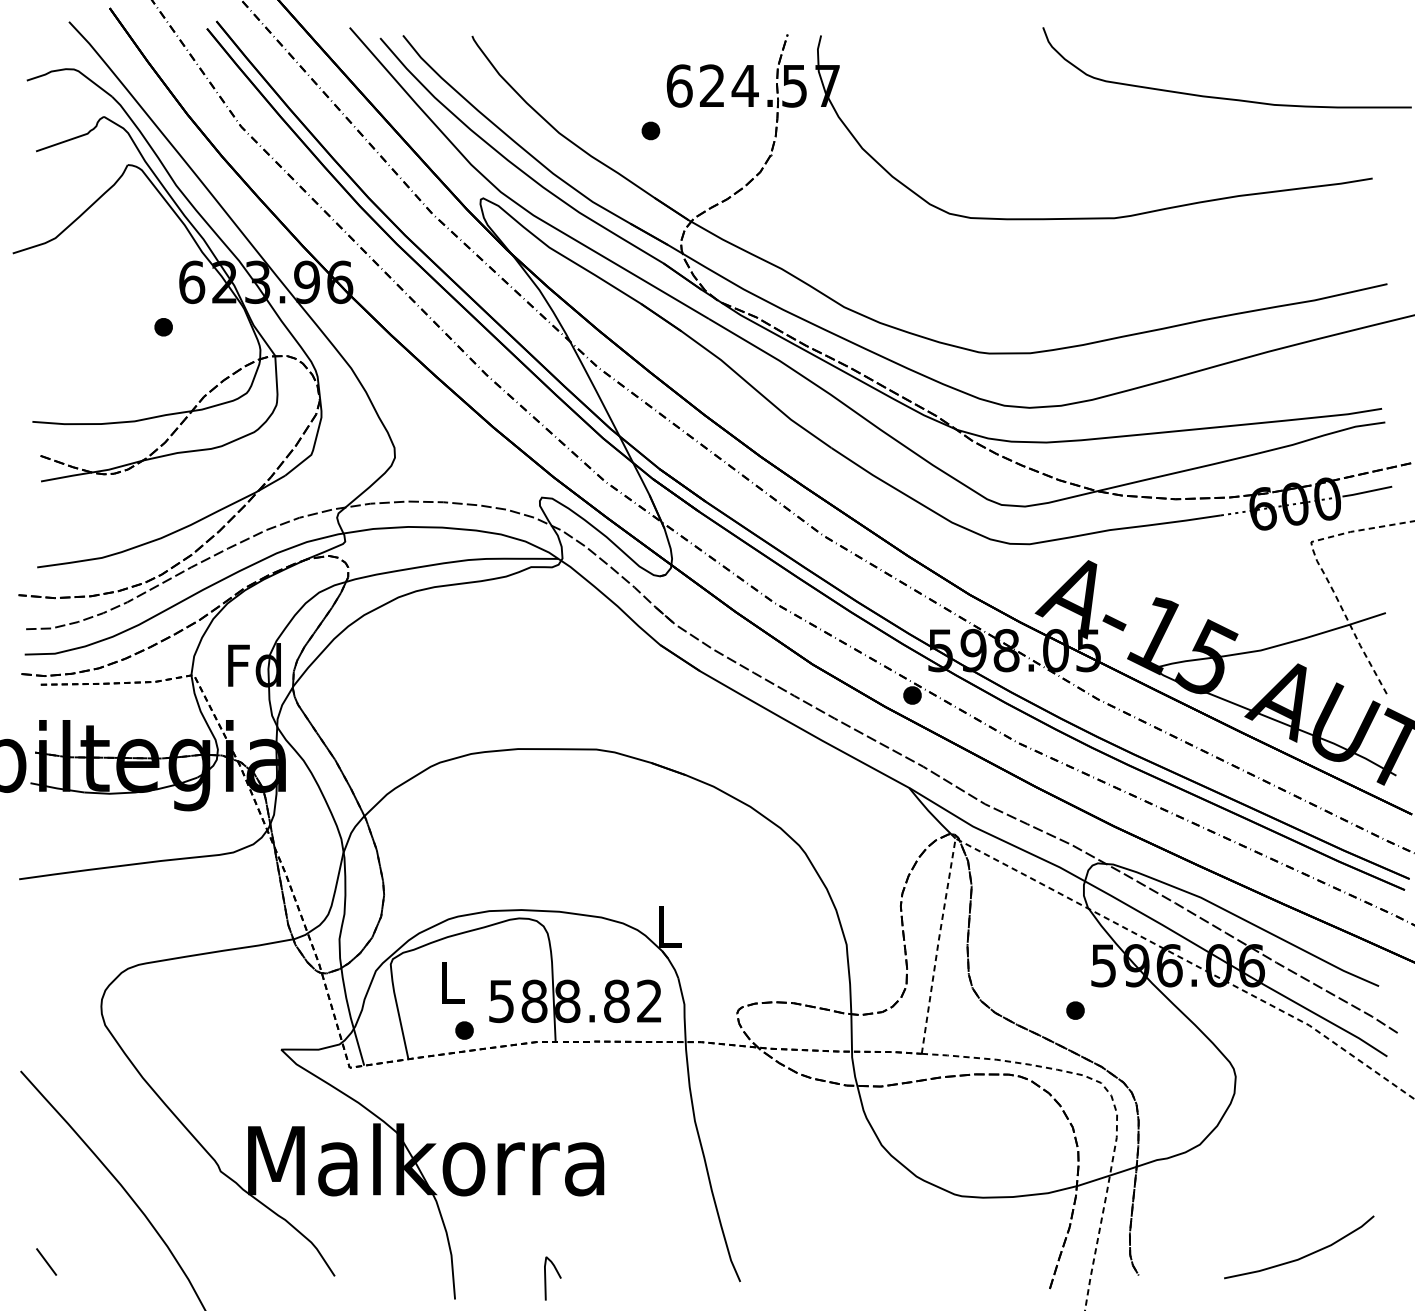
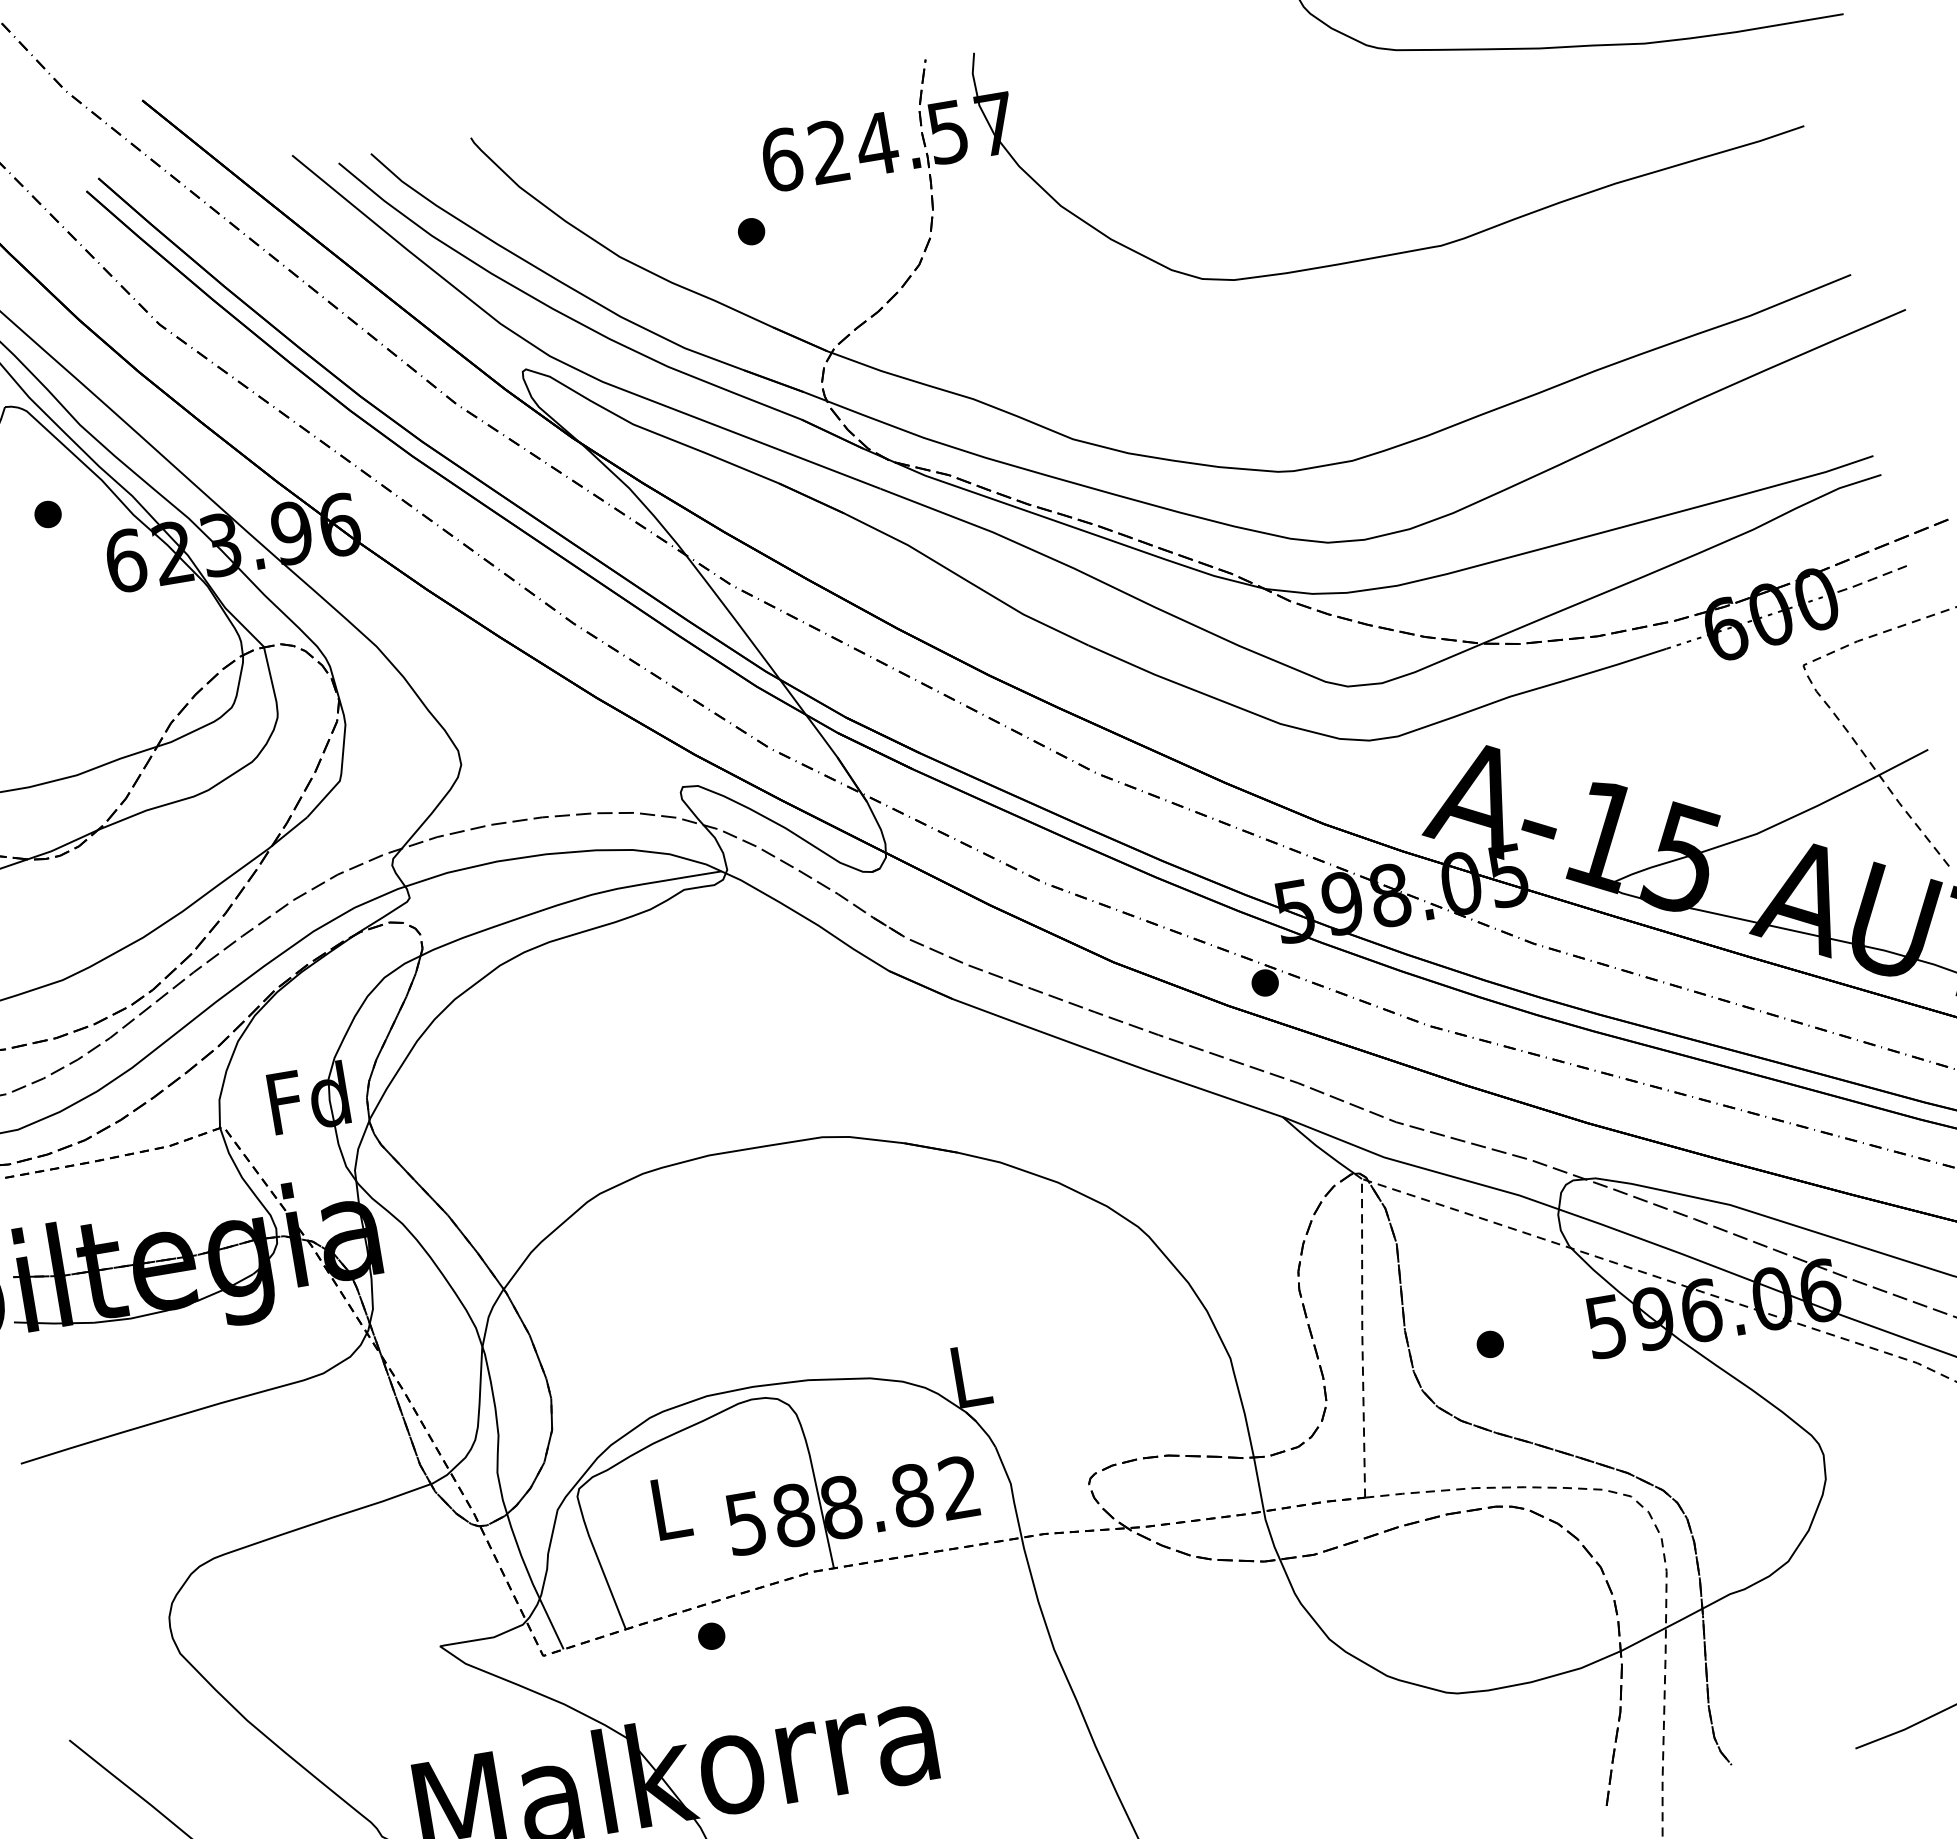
part: (163, 327) -> (47, 514), moved
line: (1367, 491) -> (1872, 578), solid -> dashed
part: (1075, 1010) -> (1490, 1344), moved
part: (464, 1030) -> (711, 1636), moved

